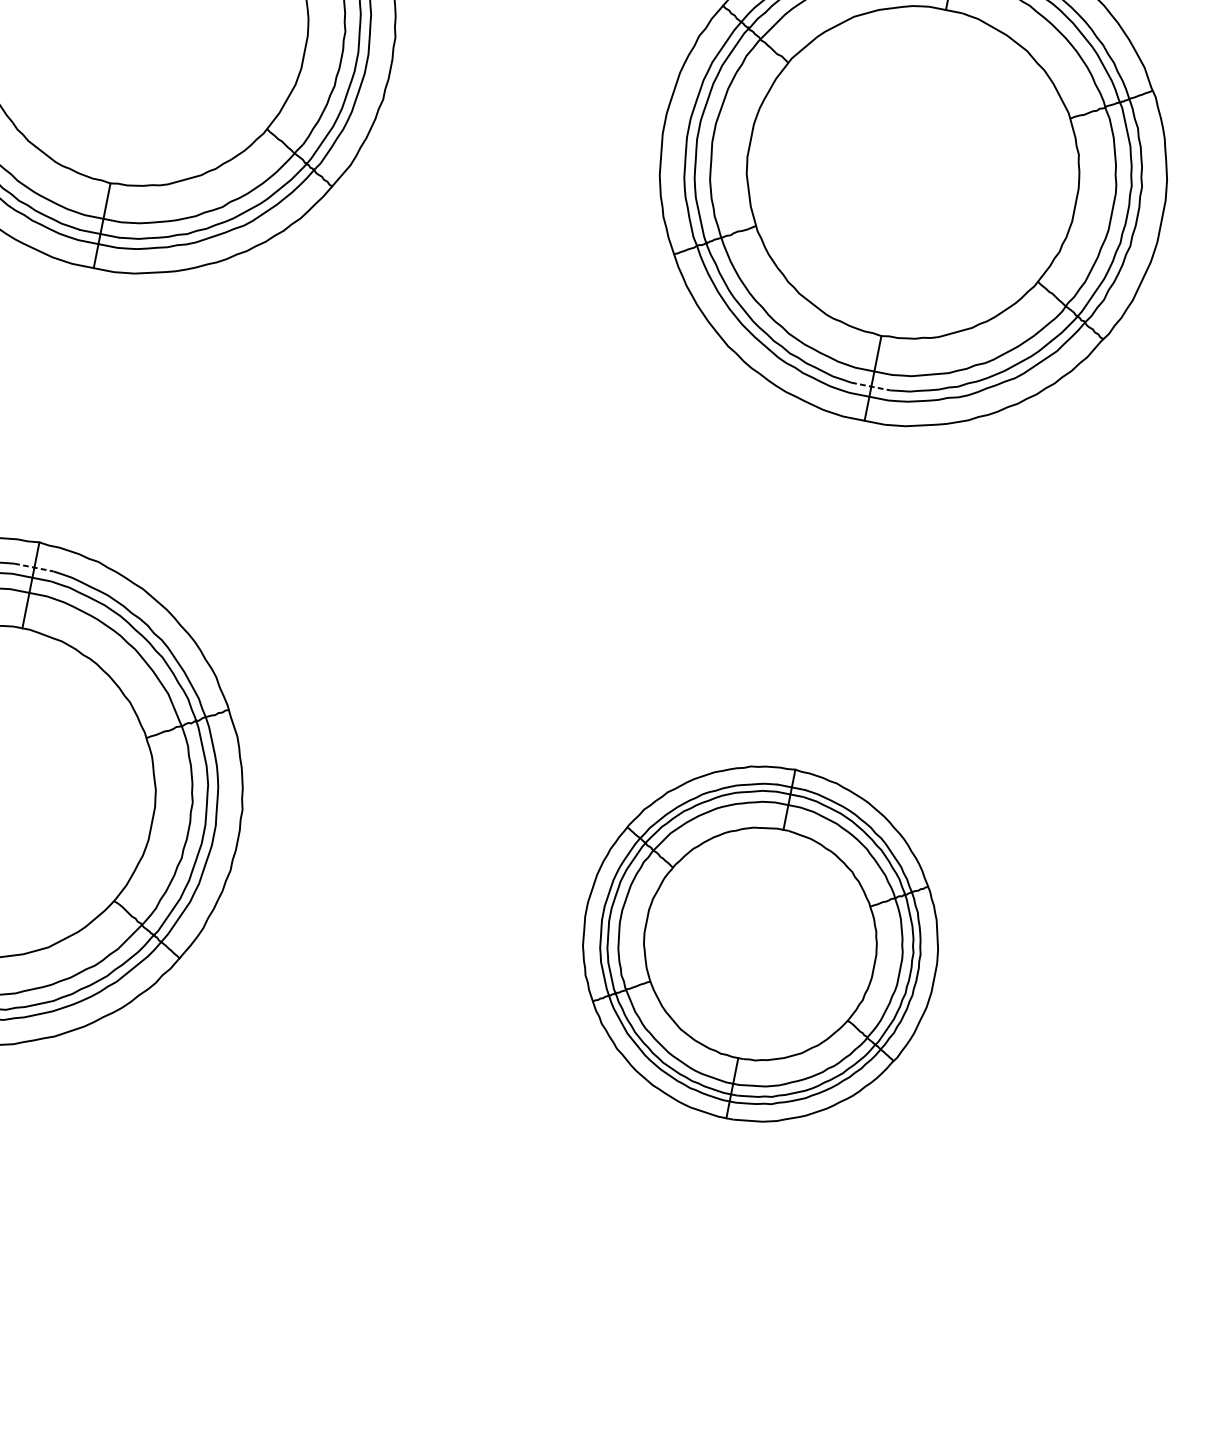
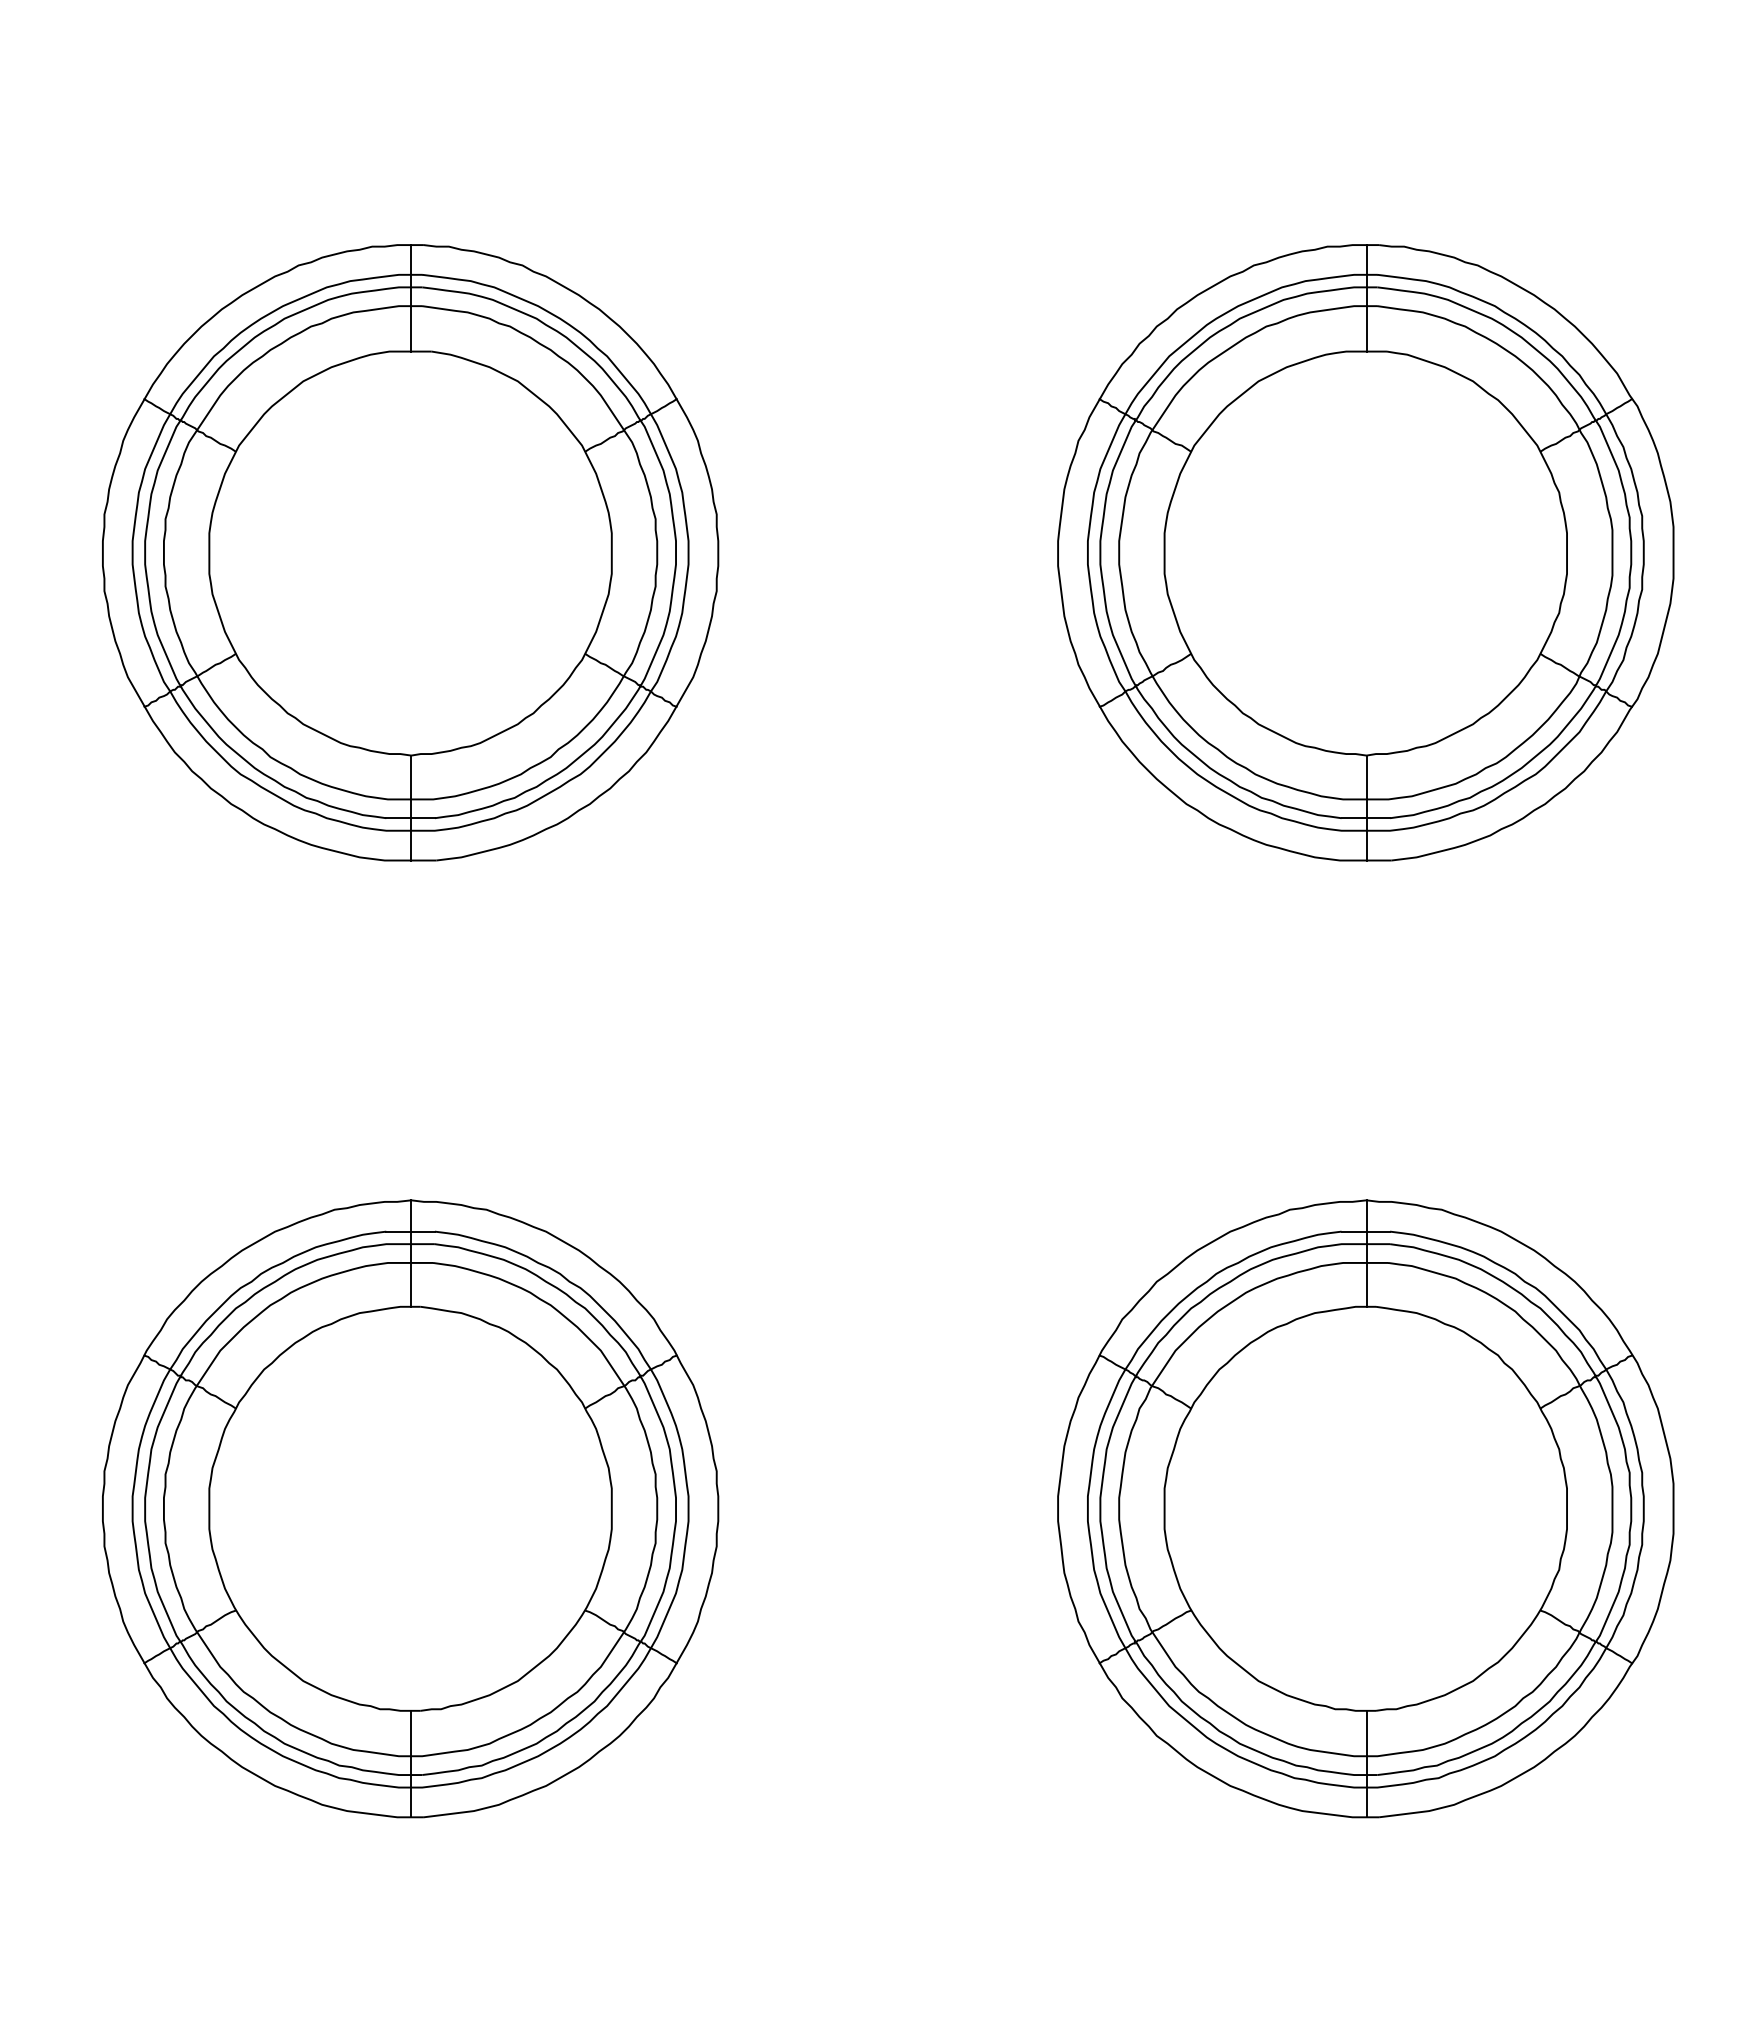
line: (871, 386) -> (1366, 818), dashed -> solid
line: (34, 567) -> (411, 1231), dashed -> solid
part: (760, 943) -> (1365, 1508), size x1.43

